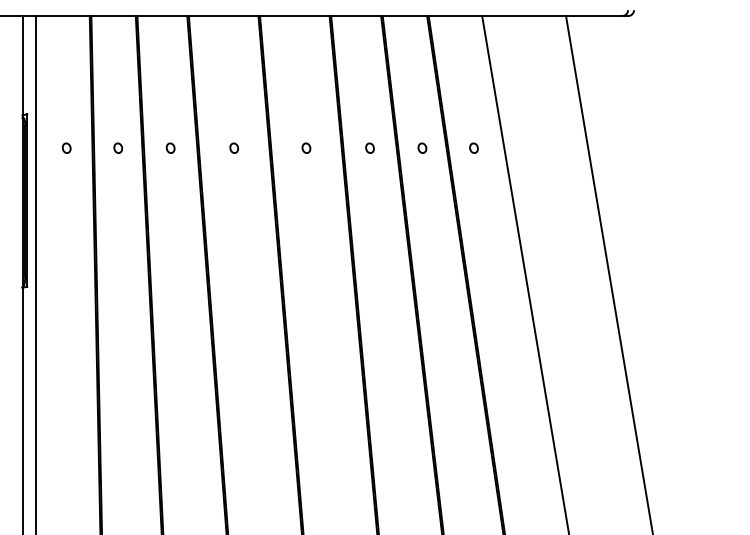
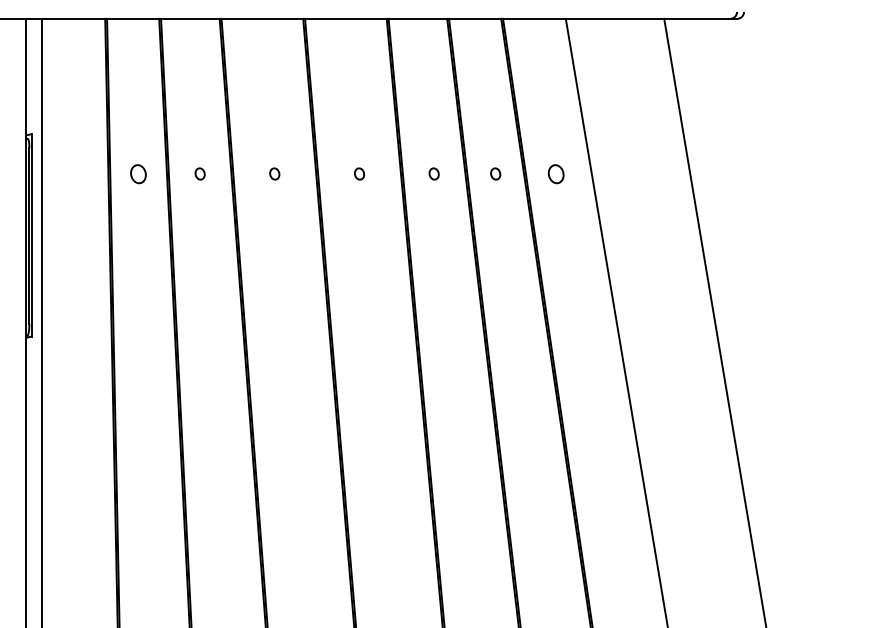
part: (66, 147) -> (77, 173), removed
part: (118, 147) -> (138, 173), size x1.6
part: (473, 147) -> (555, 173), size x1.6

